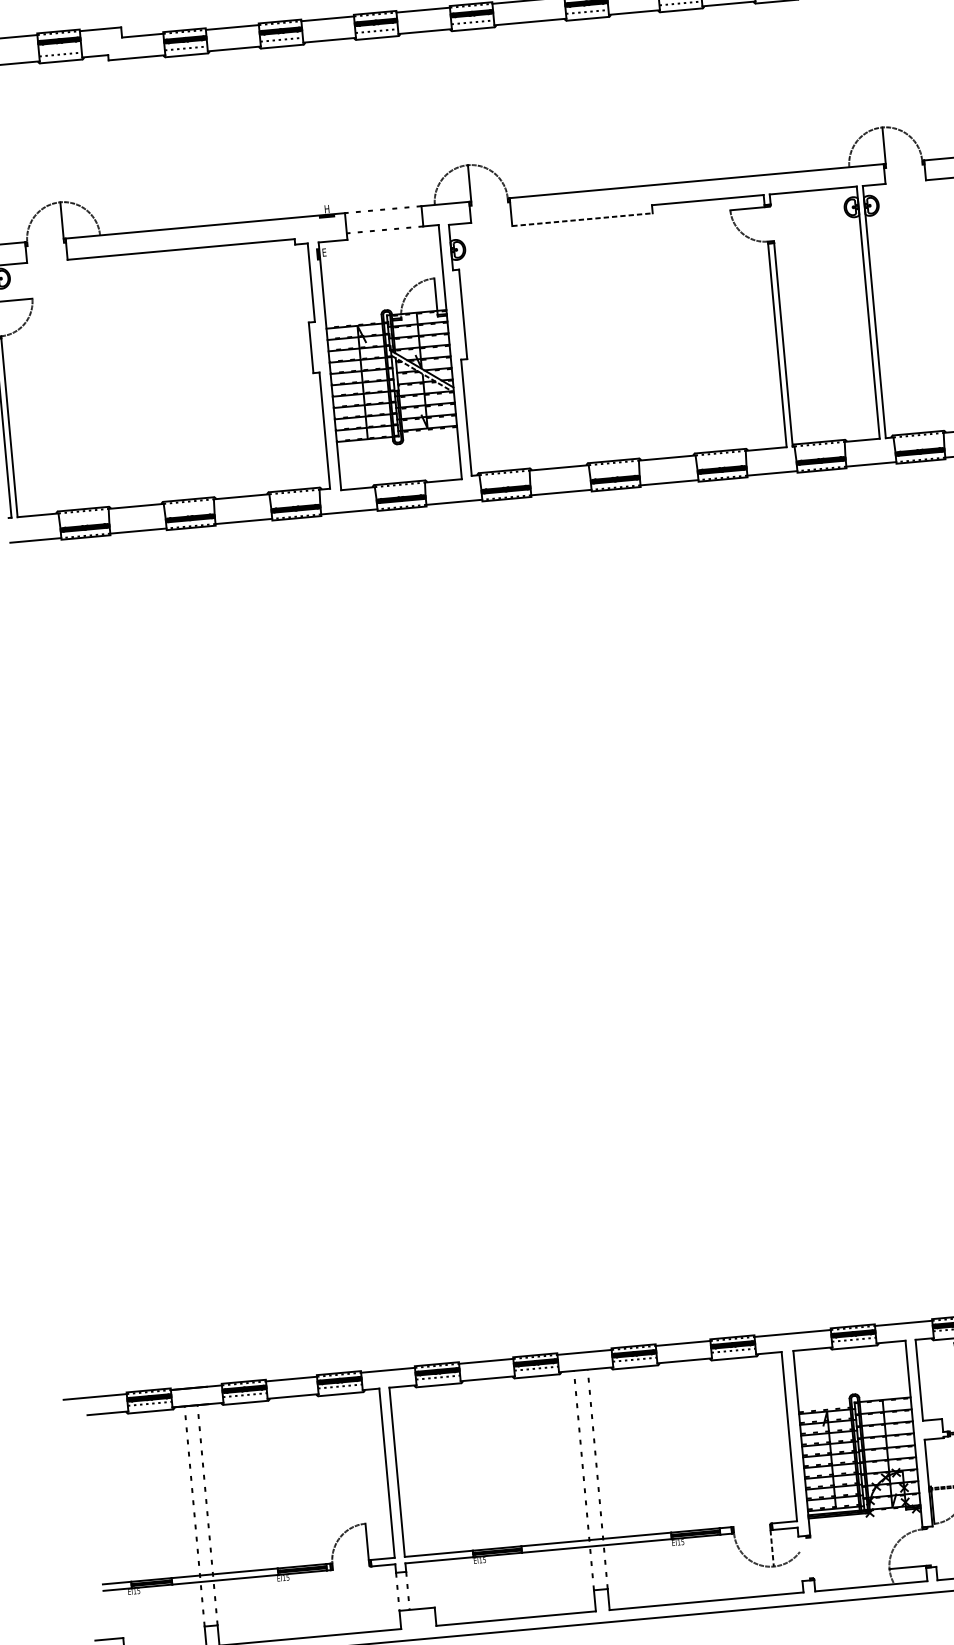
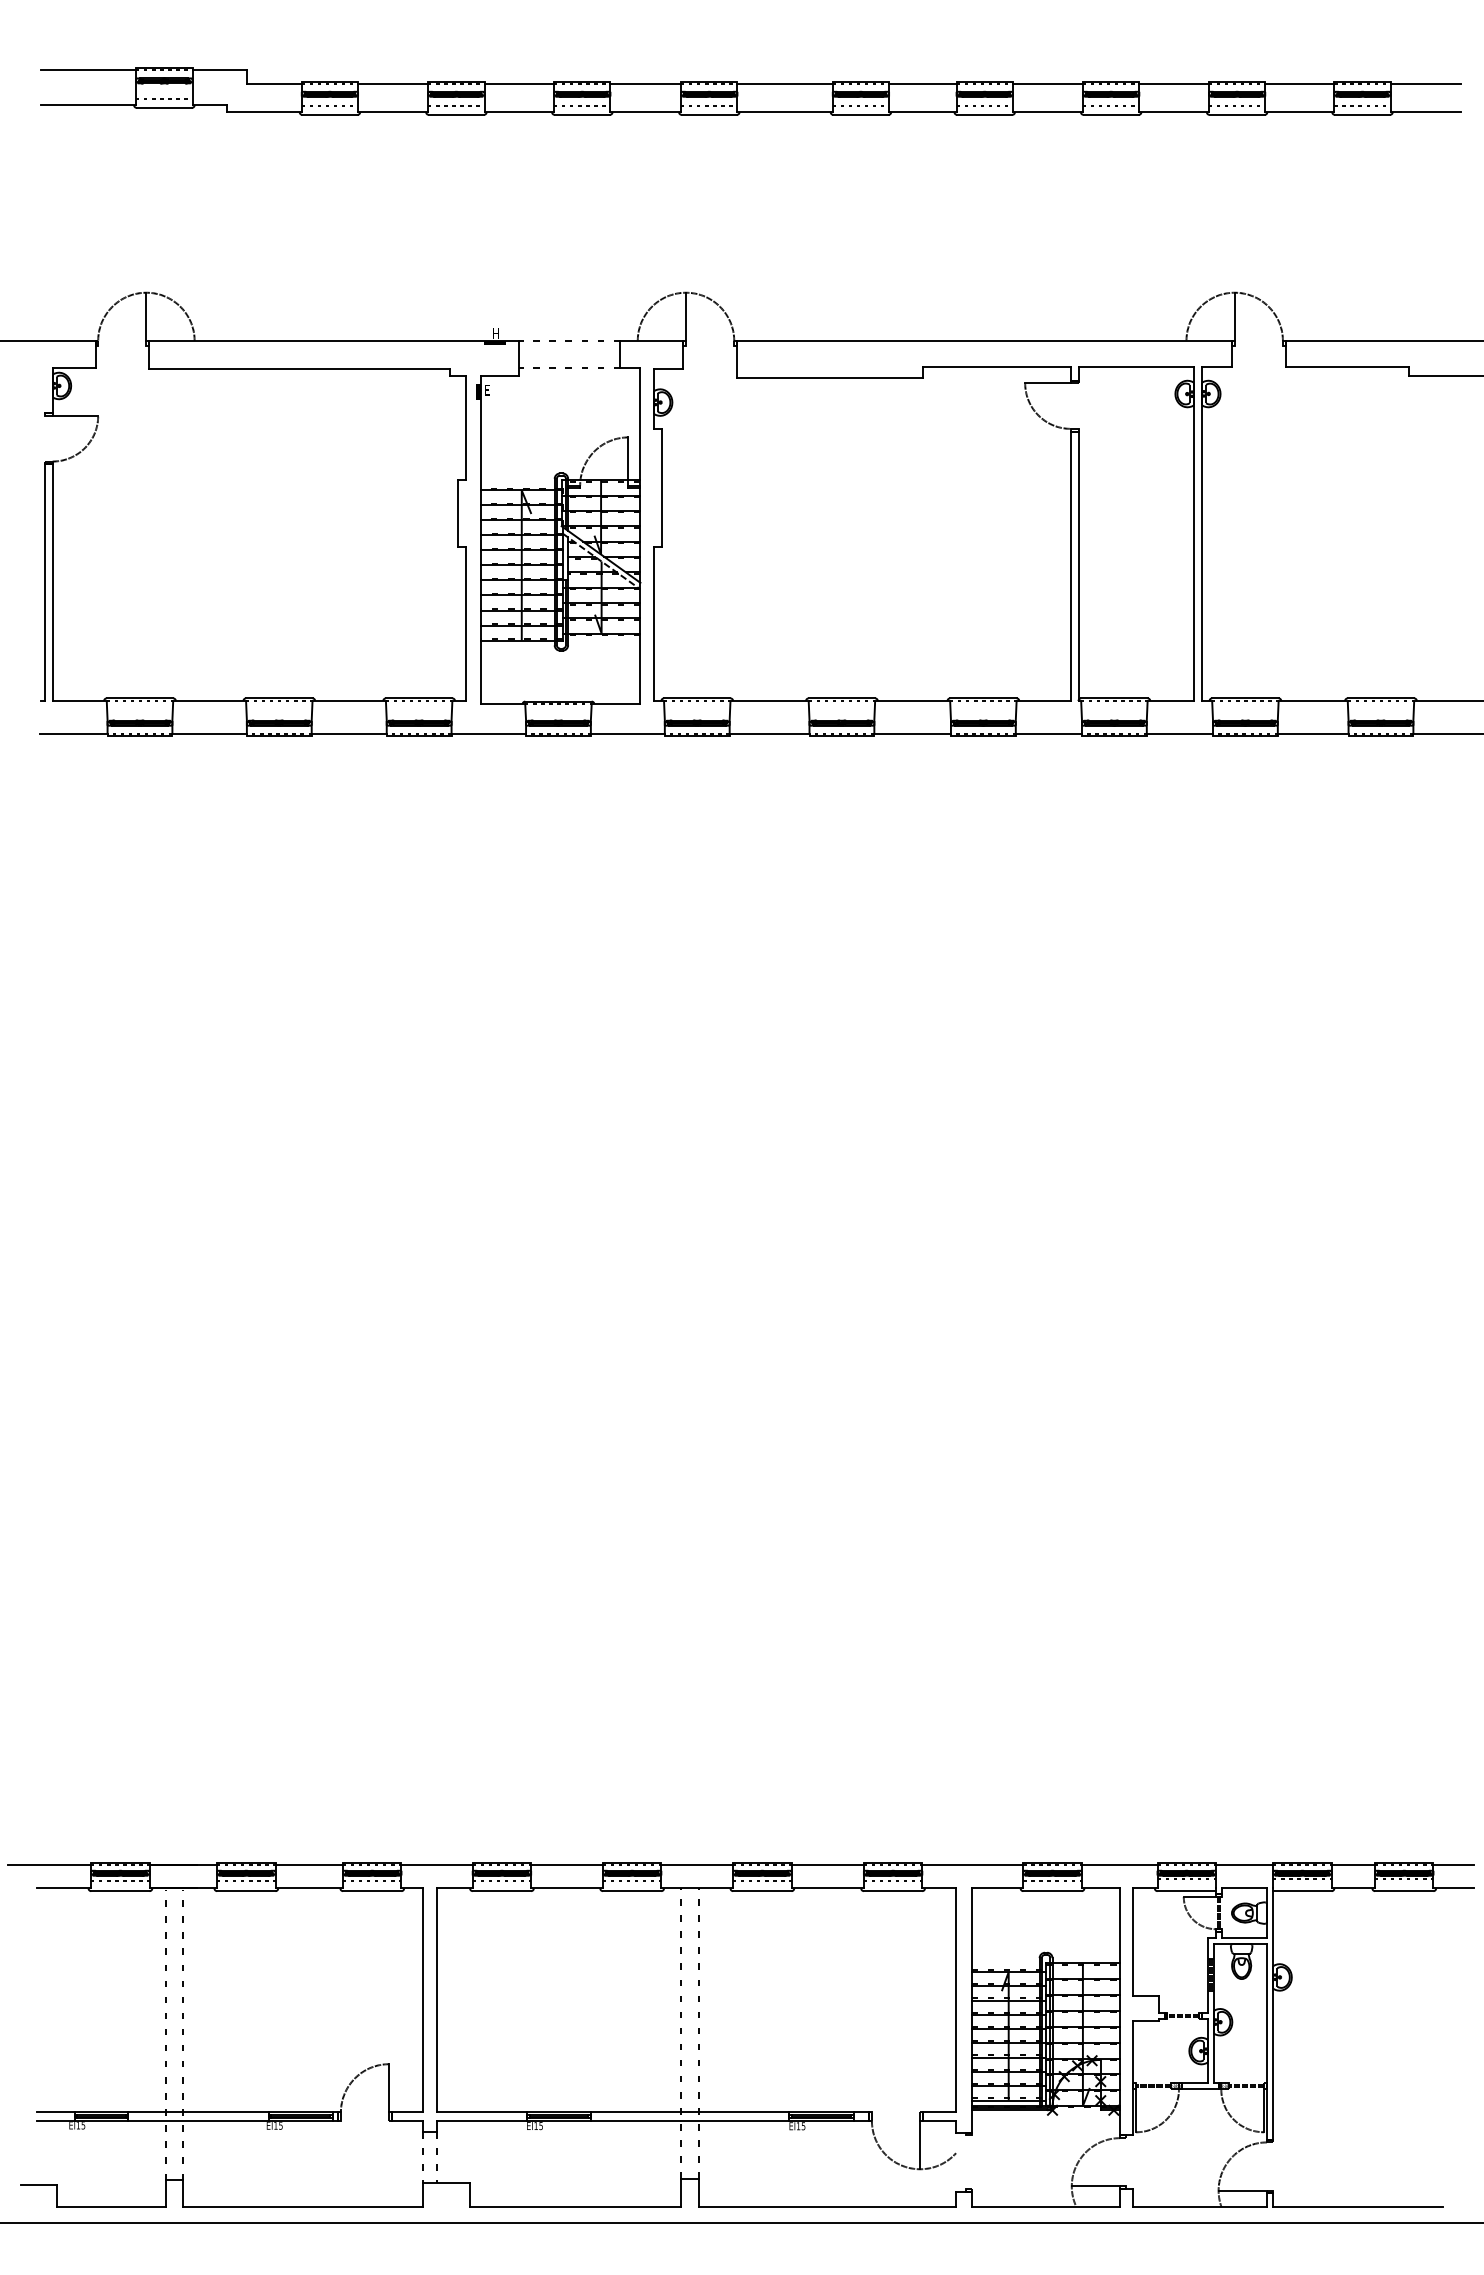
line: (582, 219) -> (829, 377), dashed -> solid
line: (772, 1548) -> (920, 2145), dashed -> solid

